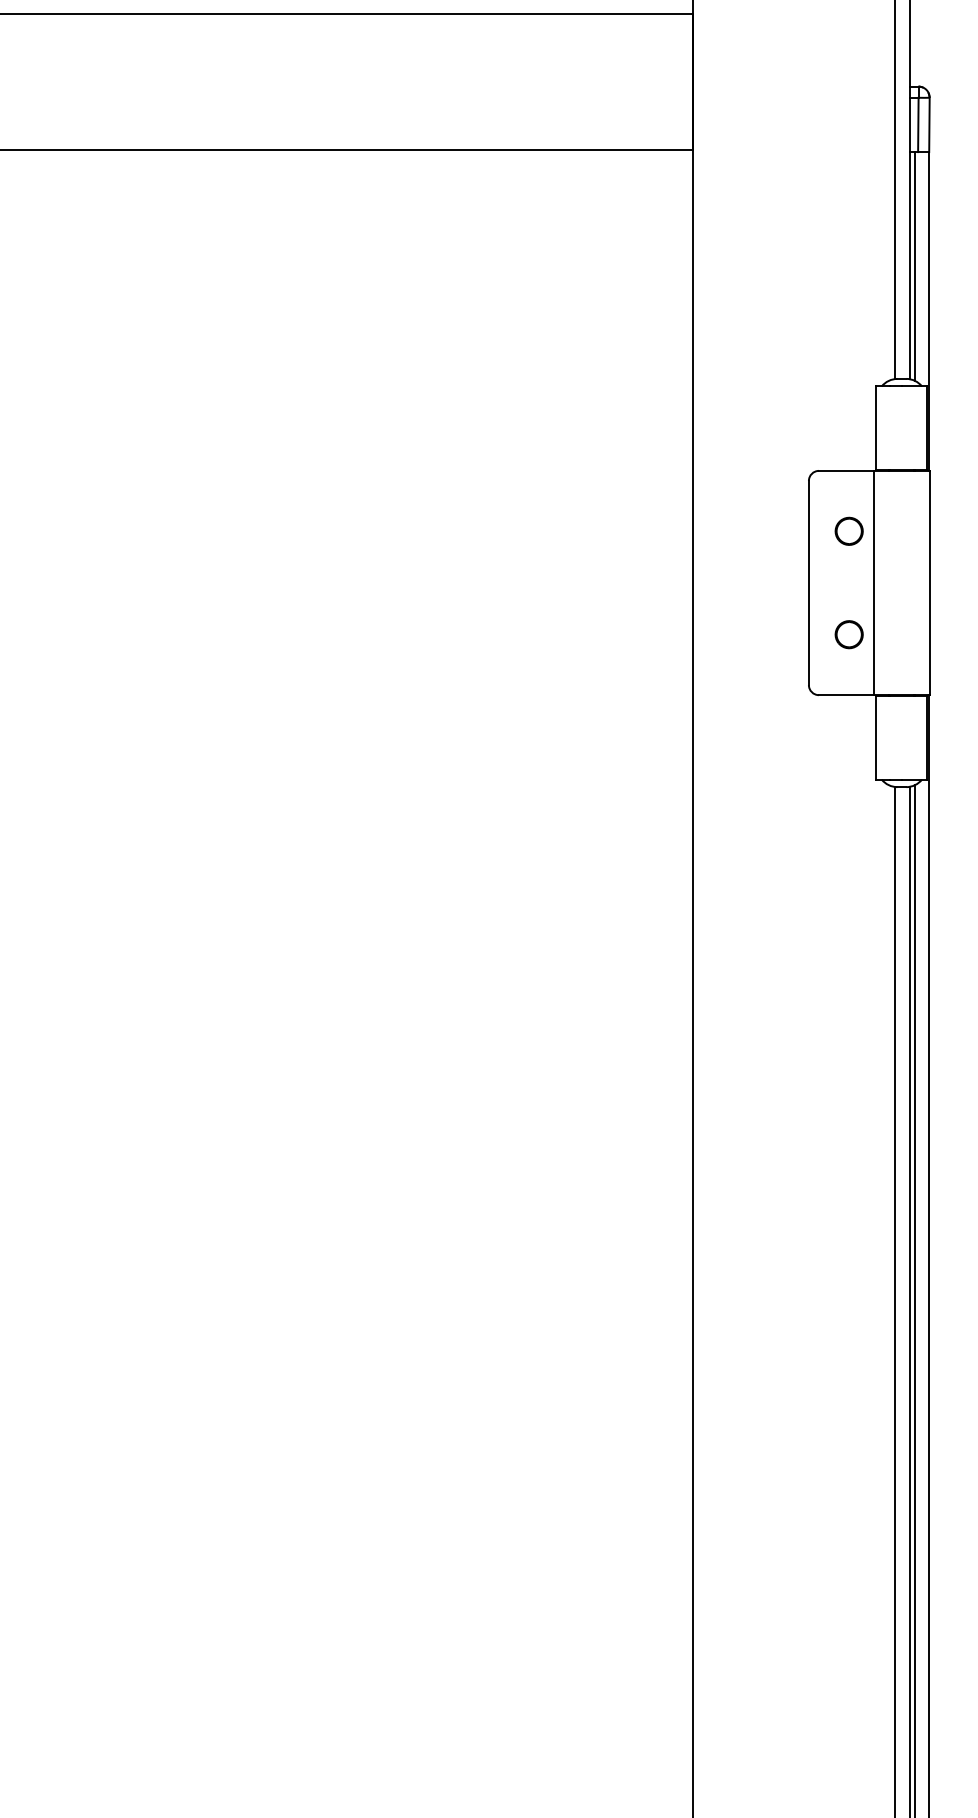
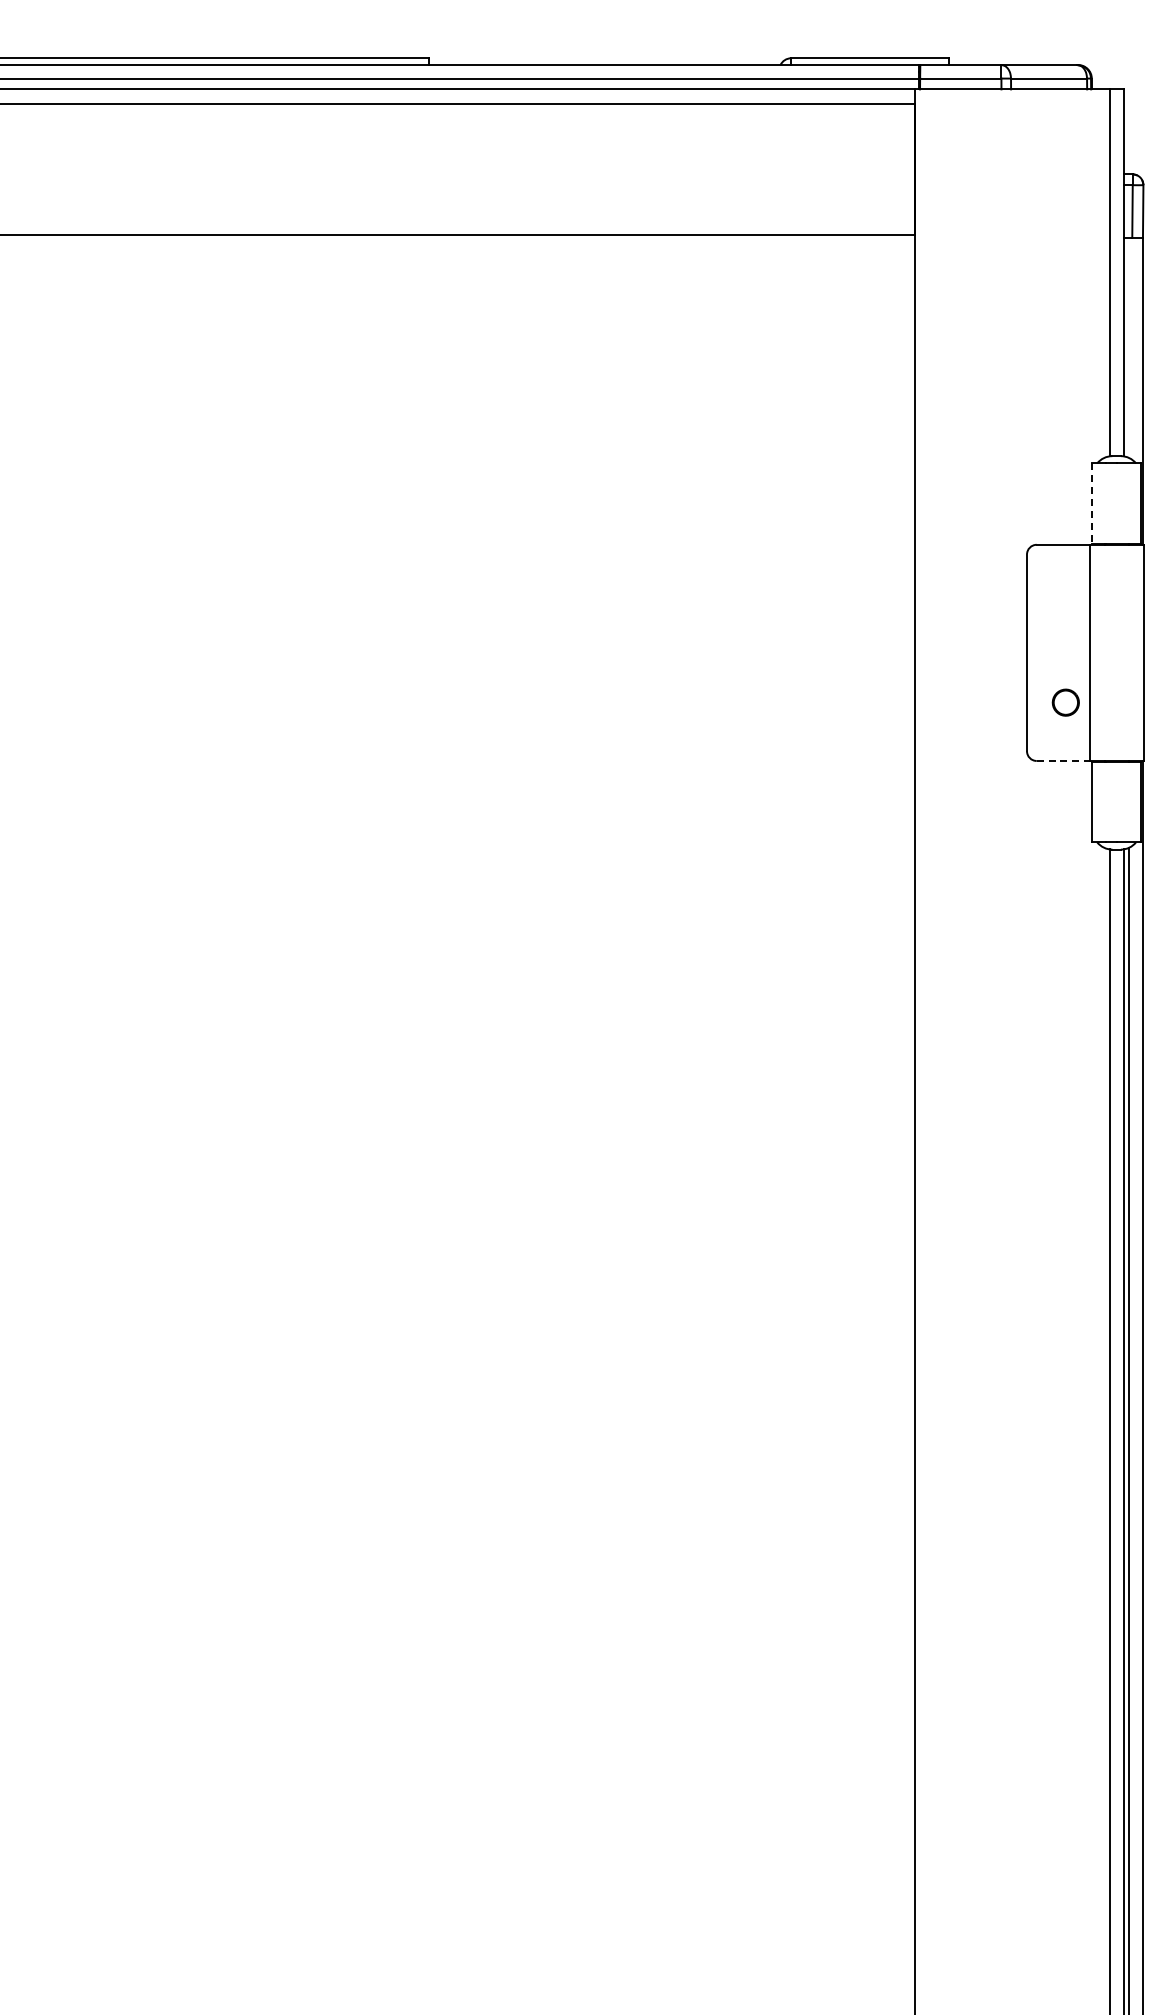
line: (915, 266) -> (1129, 347), removed
line: (876, 429) -> (1092, 504), solid -> dashed
part: (848, 531) -> (1065, 603), removed
line: (846, 694) -> (1063, 760), solid -> dashed

